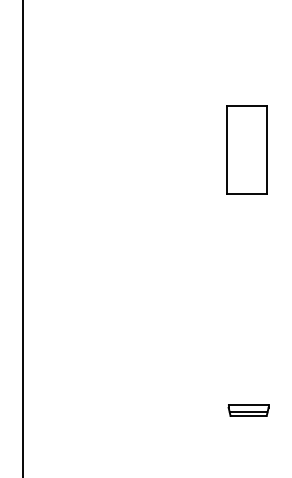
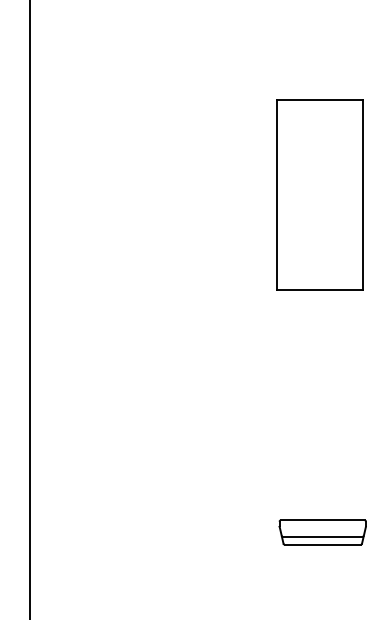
part: (246, 149) -> (319, 194), size x1.67
part: (248, 410) -> (322, 532), size x1.67

